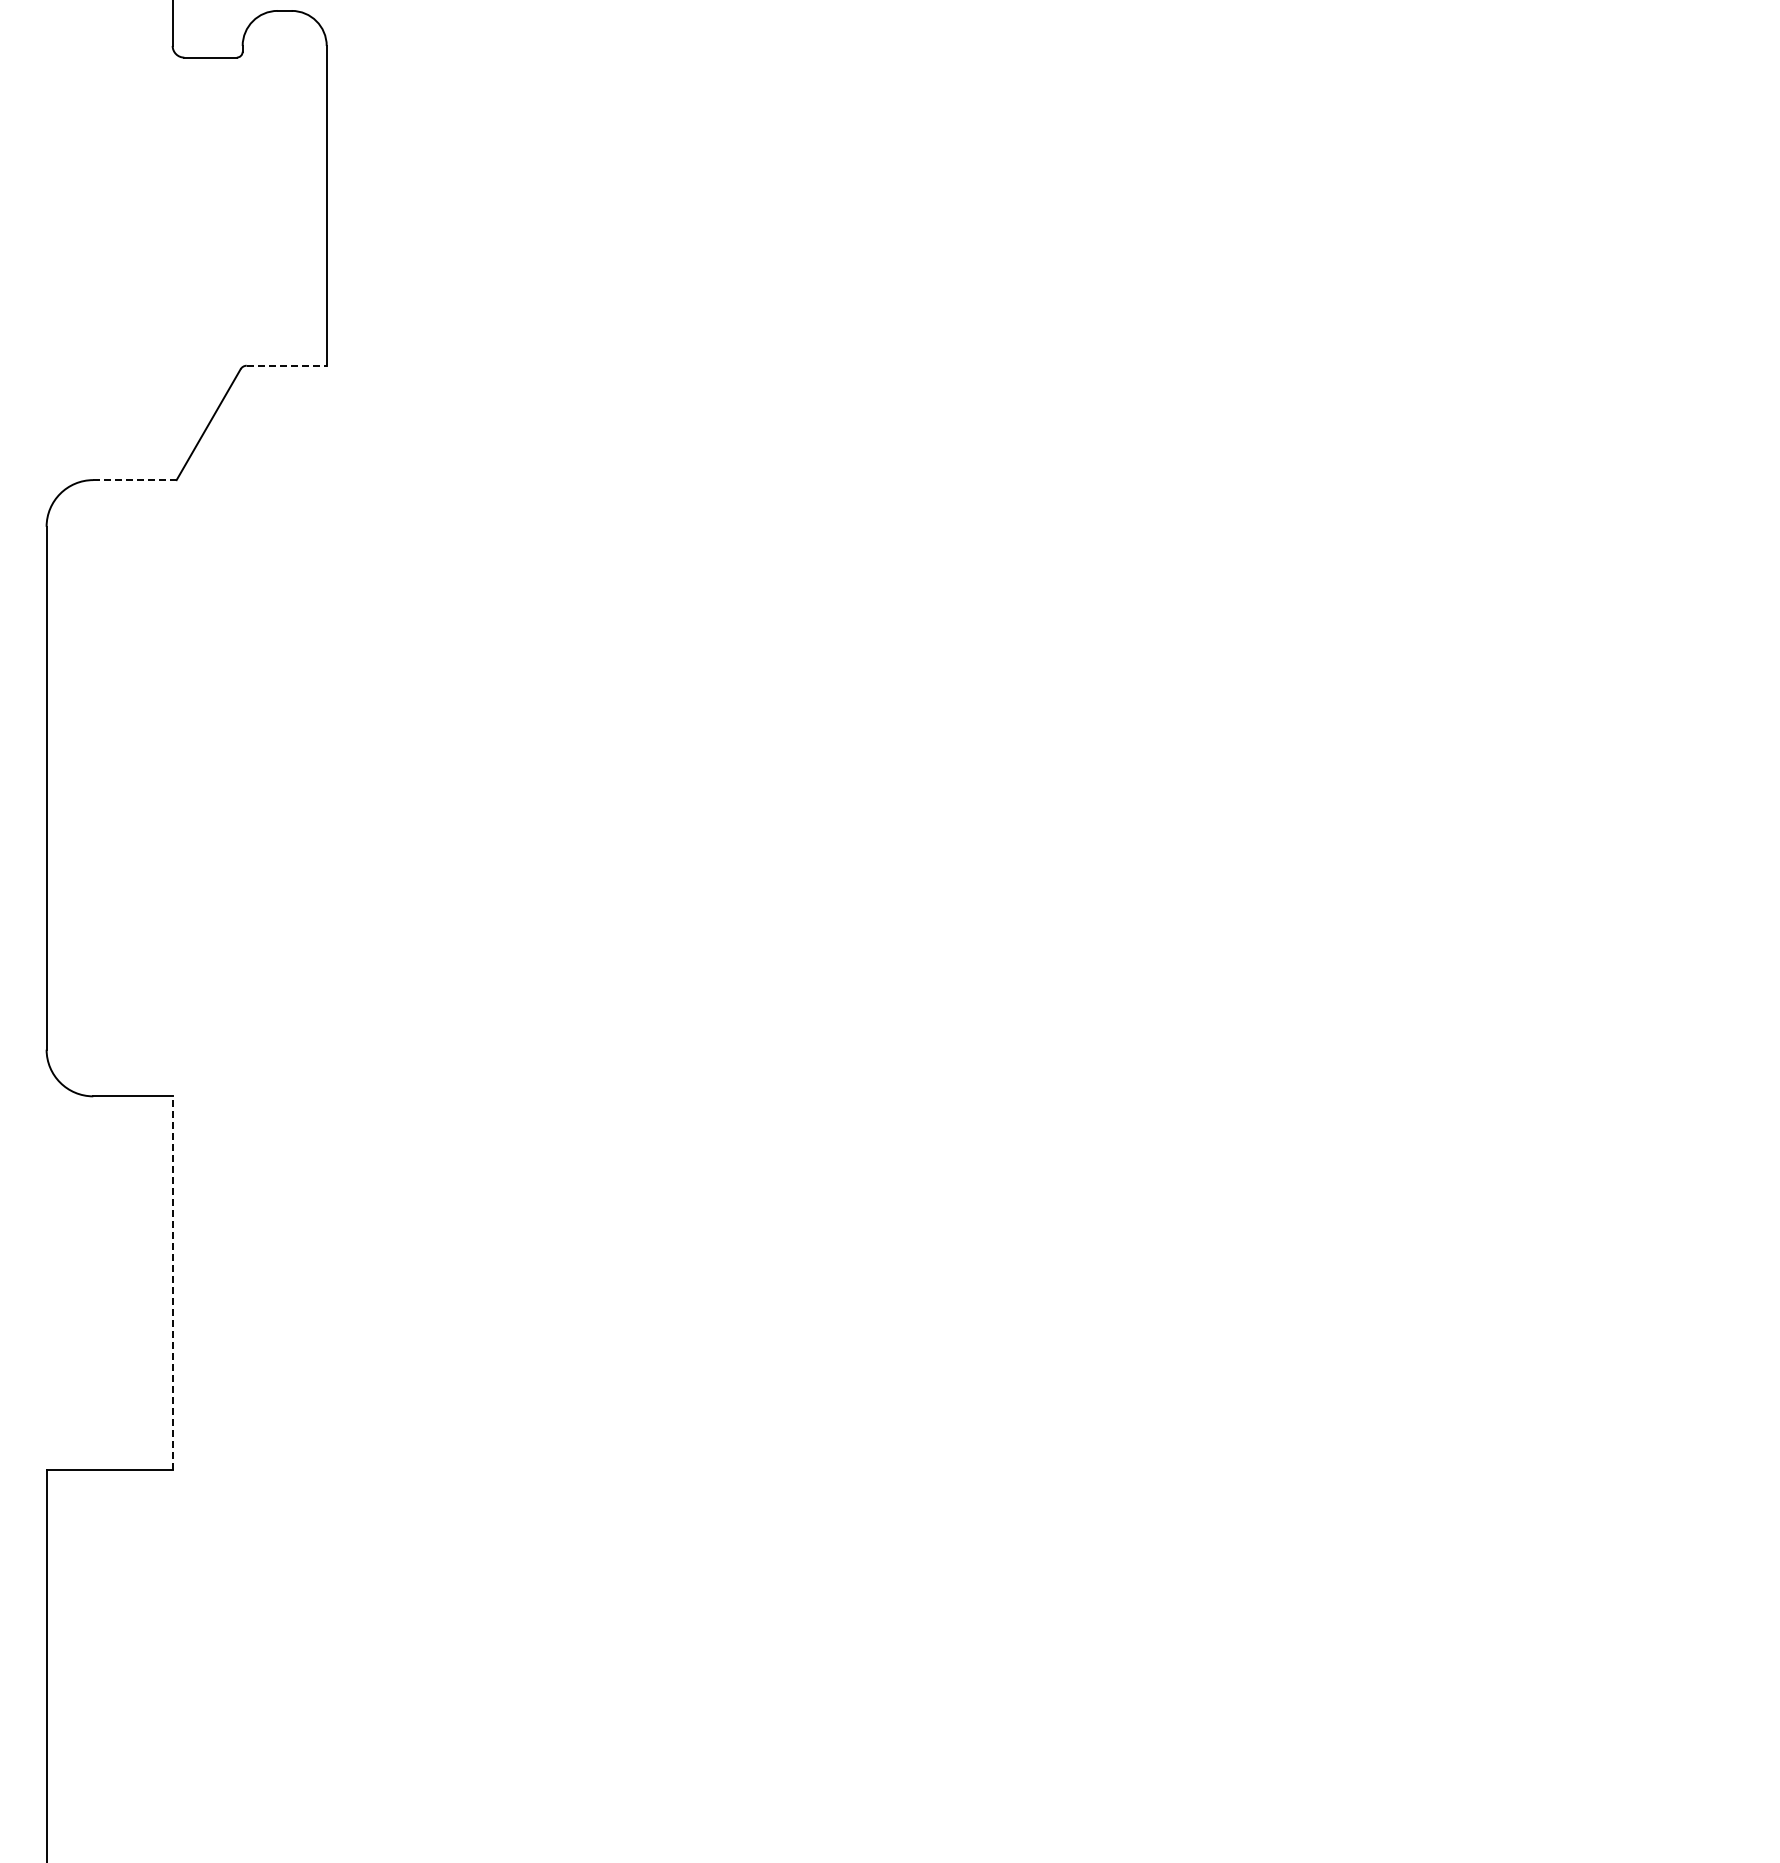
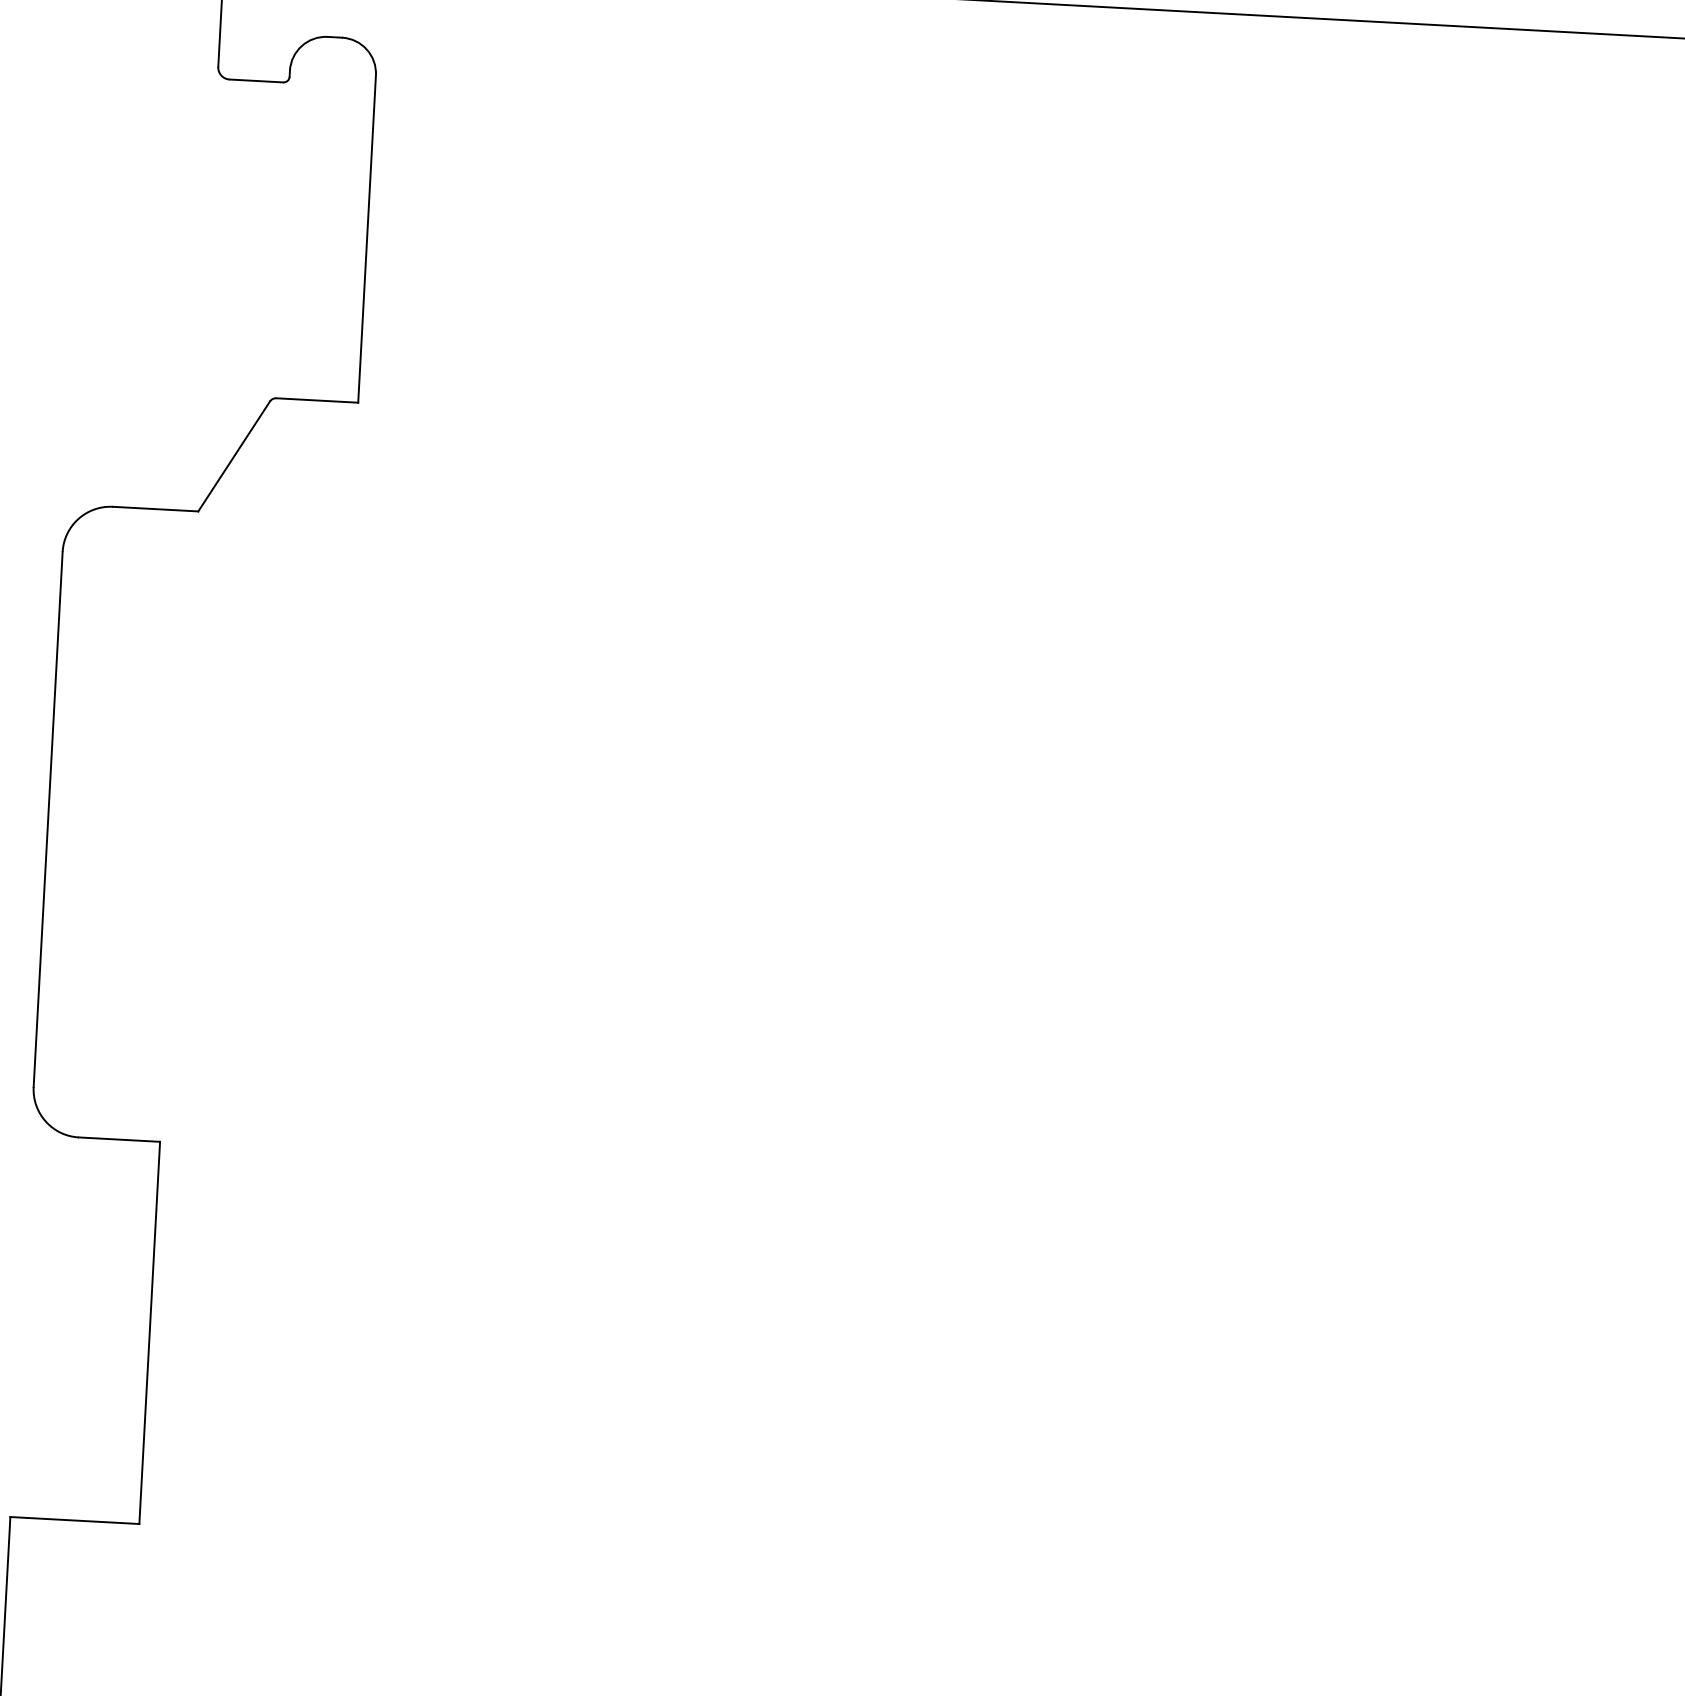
line: (286, 365) -> (317, 400), dashed -> solid
line: (134, 480) -> (155, 509), dashed -> solid
line: (172, 1283) -> (149, 1333), dashed -> solid

